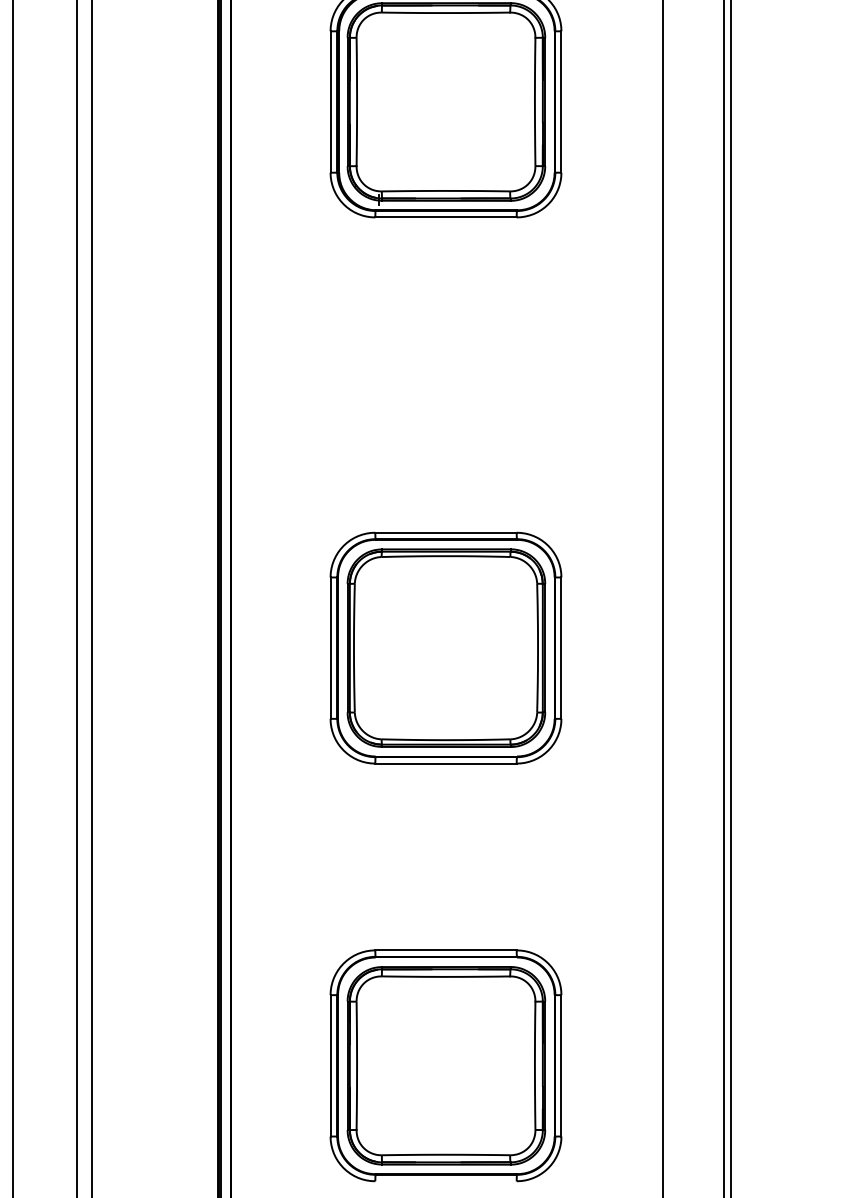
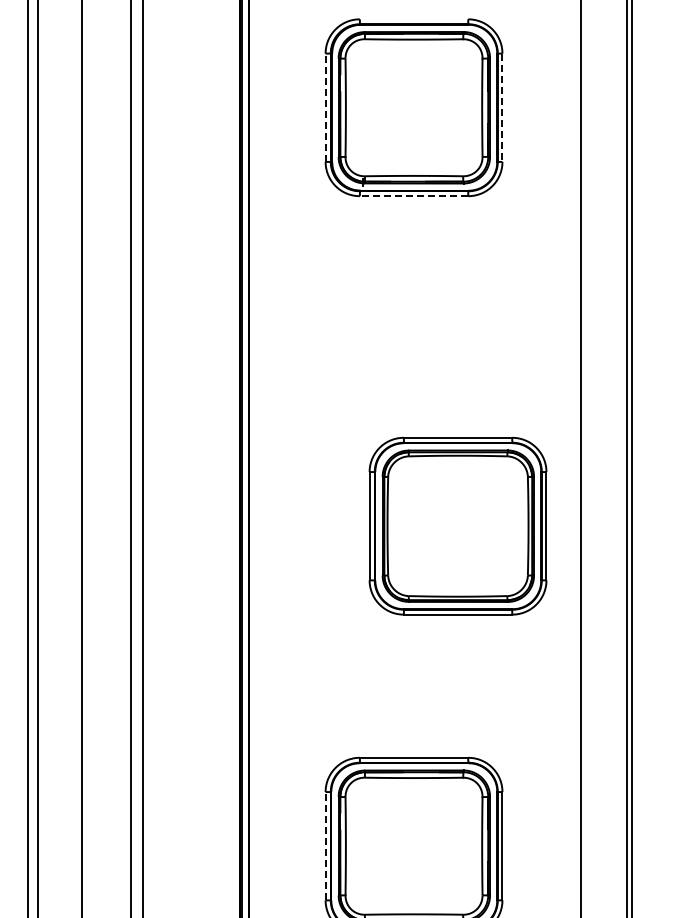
line: (330, 101) -> (325, 107), solid -> dashed
line: (561, 102) -> (502, 108), solid -> dashed
line: (445, 217) -> (413, 196), solid -> dashed
part: (445, 647) -> (457, 525), moved
line: (330, 1064) -> (325, 845), solid -> dashed

